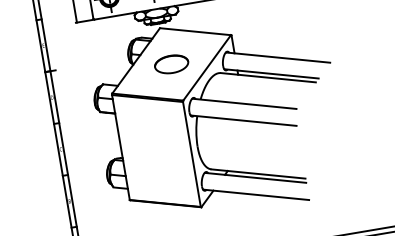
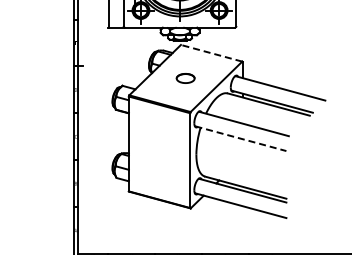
line: (195, 31) -> (211, 53), solid -> dashed
part: (171, 64) -> (185, 78), size x0.6
line: (244, 120) -> (241, 138), solid -> dashed

